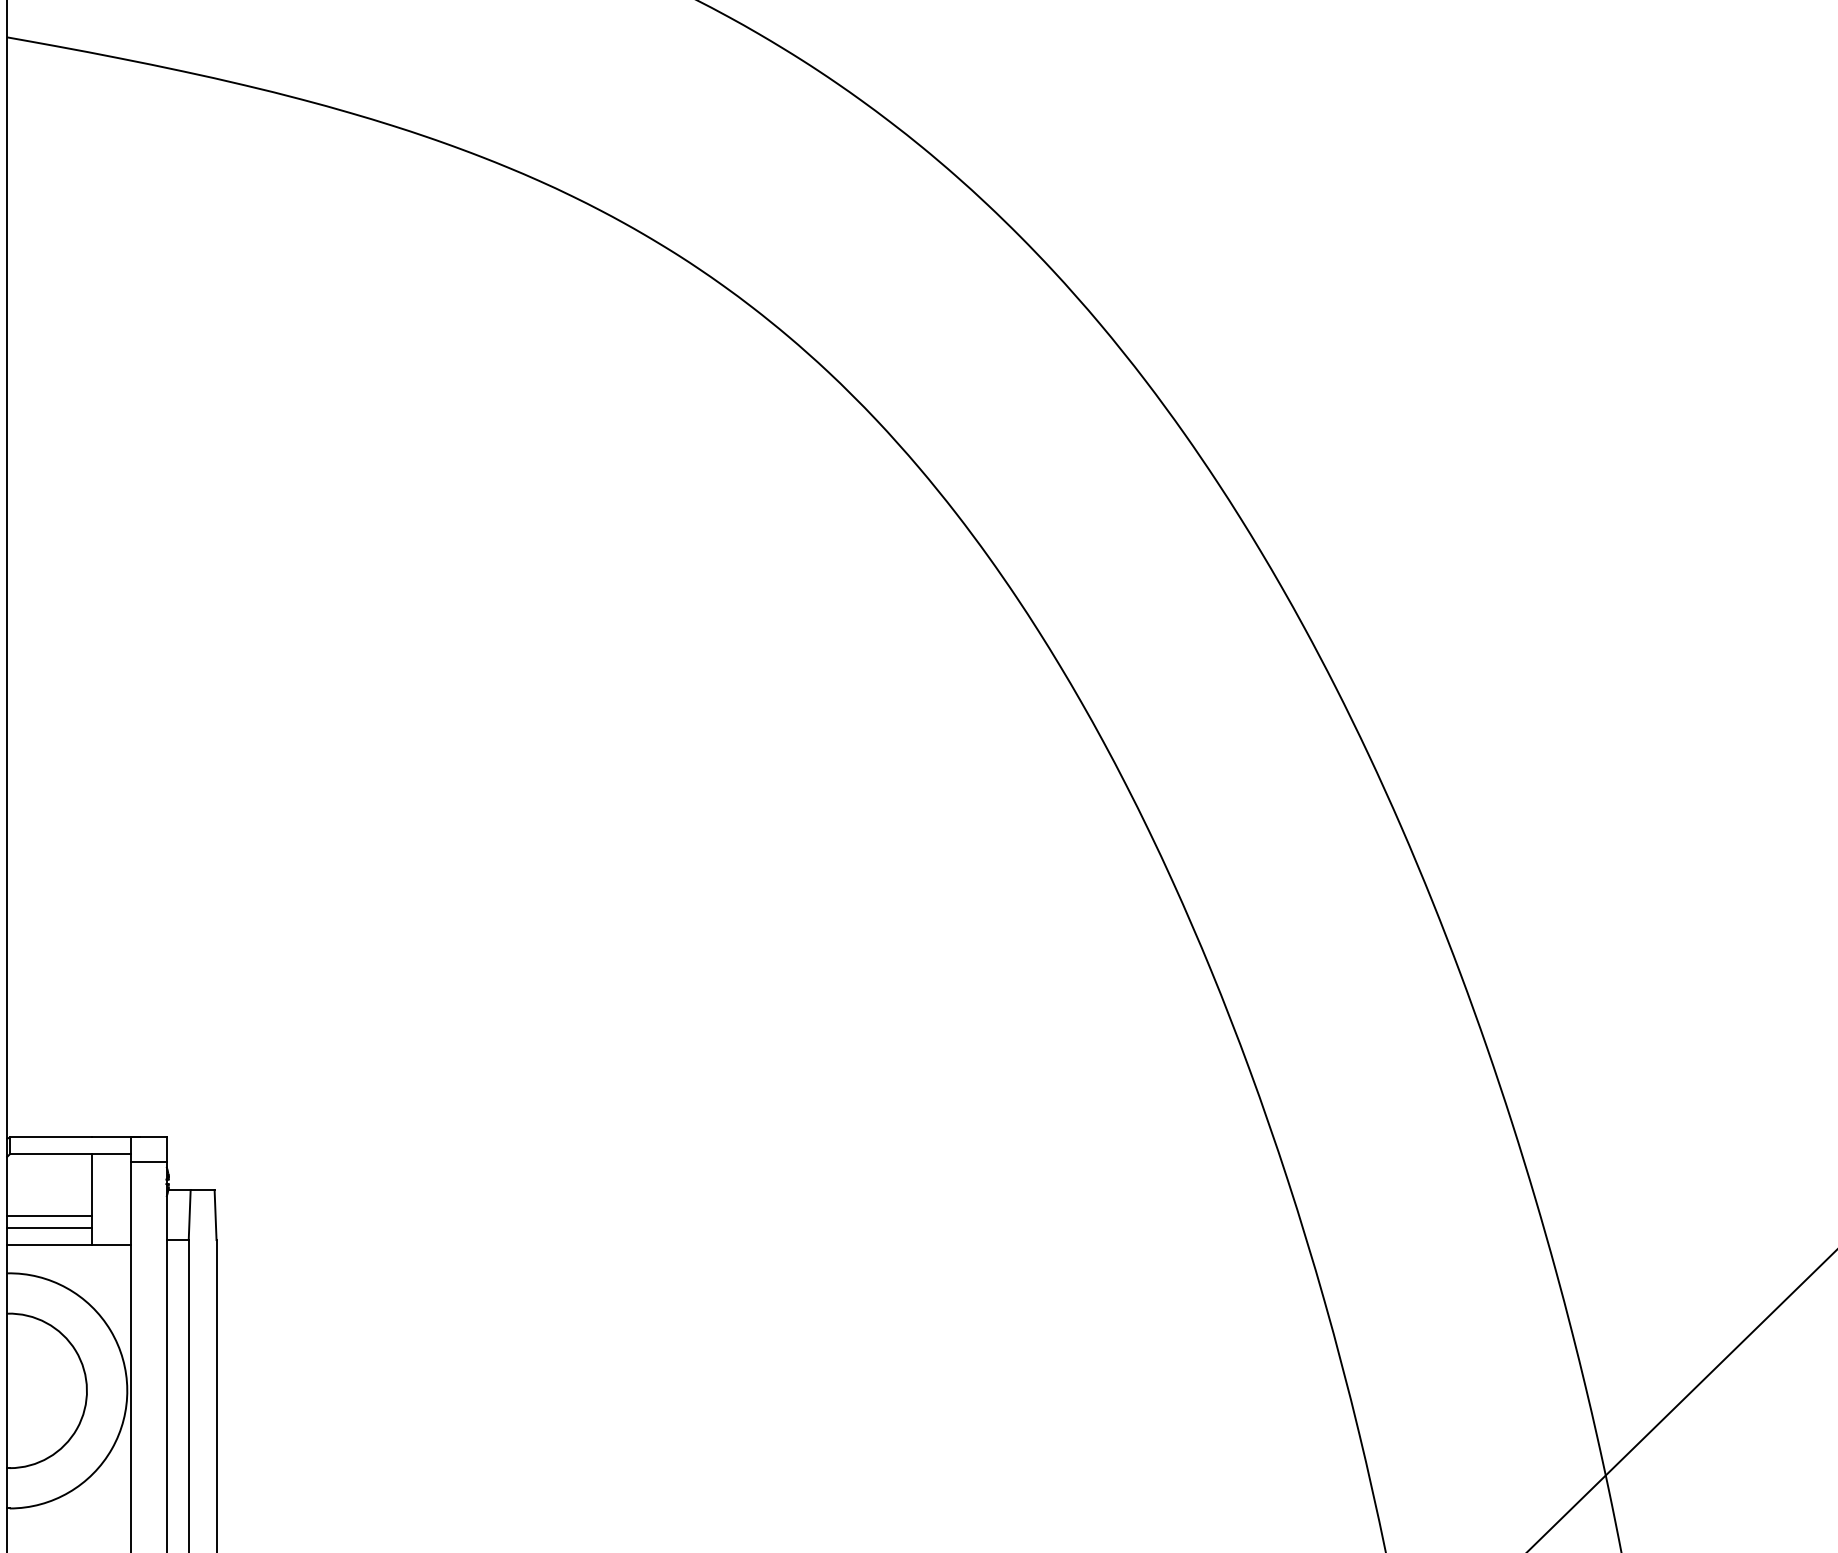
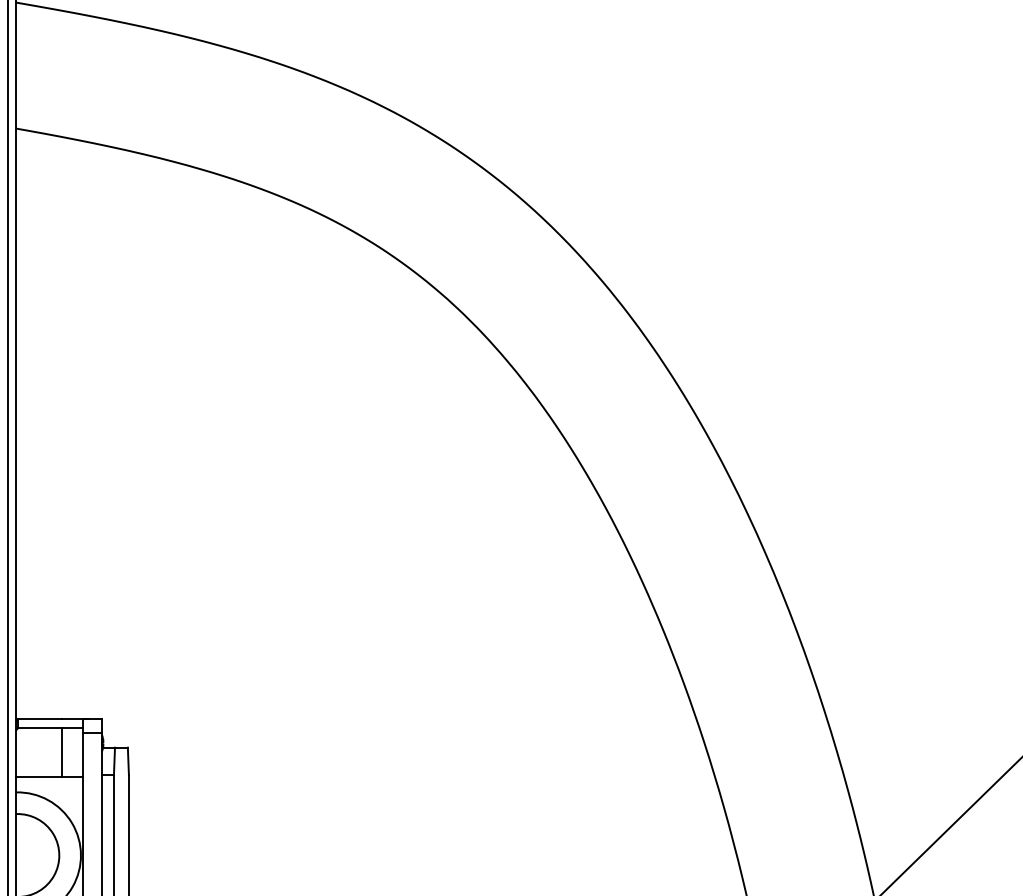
line: (48, 1215) -> (38, 761), removed
line: (48, 1226) -> (38, 767), removed

